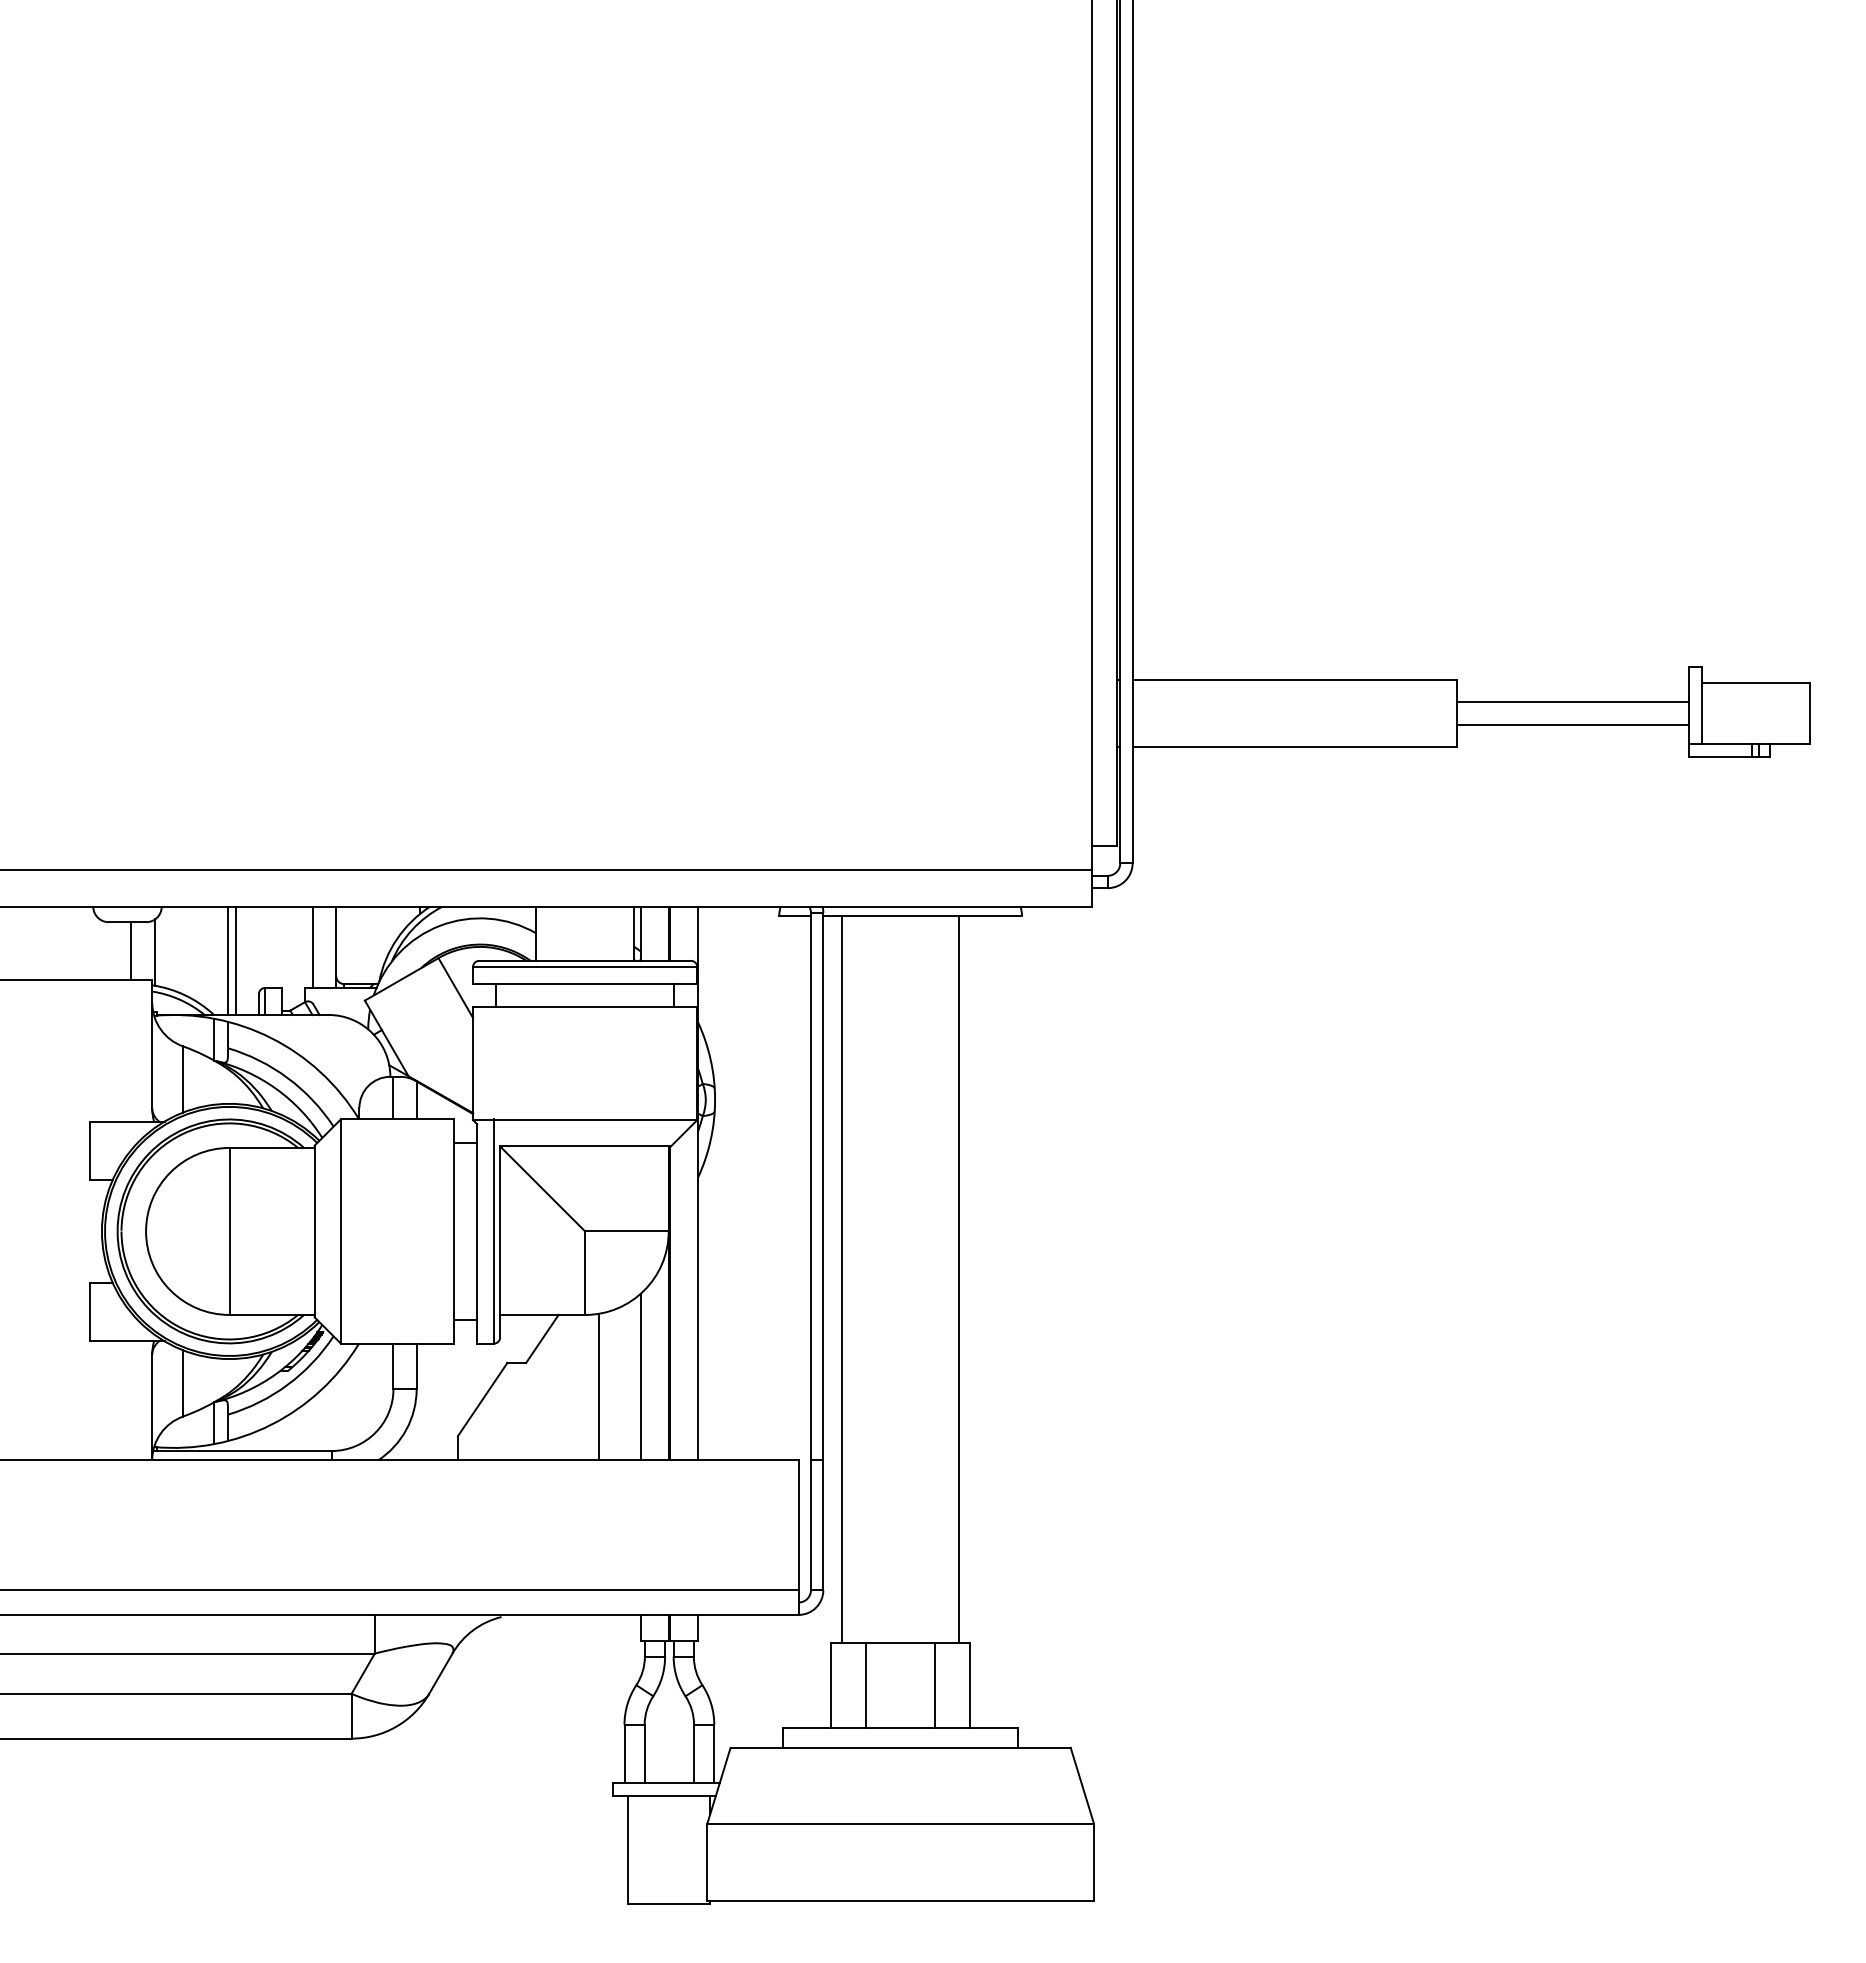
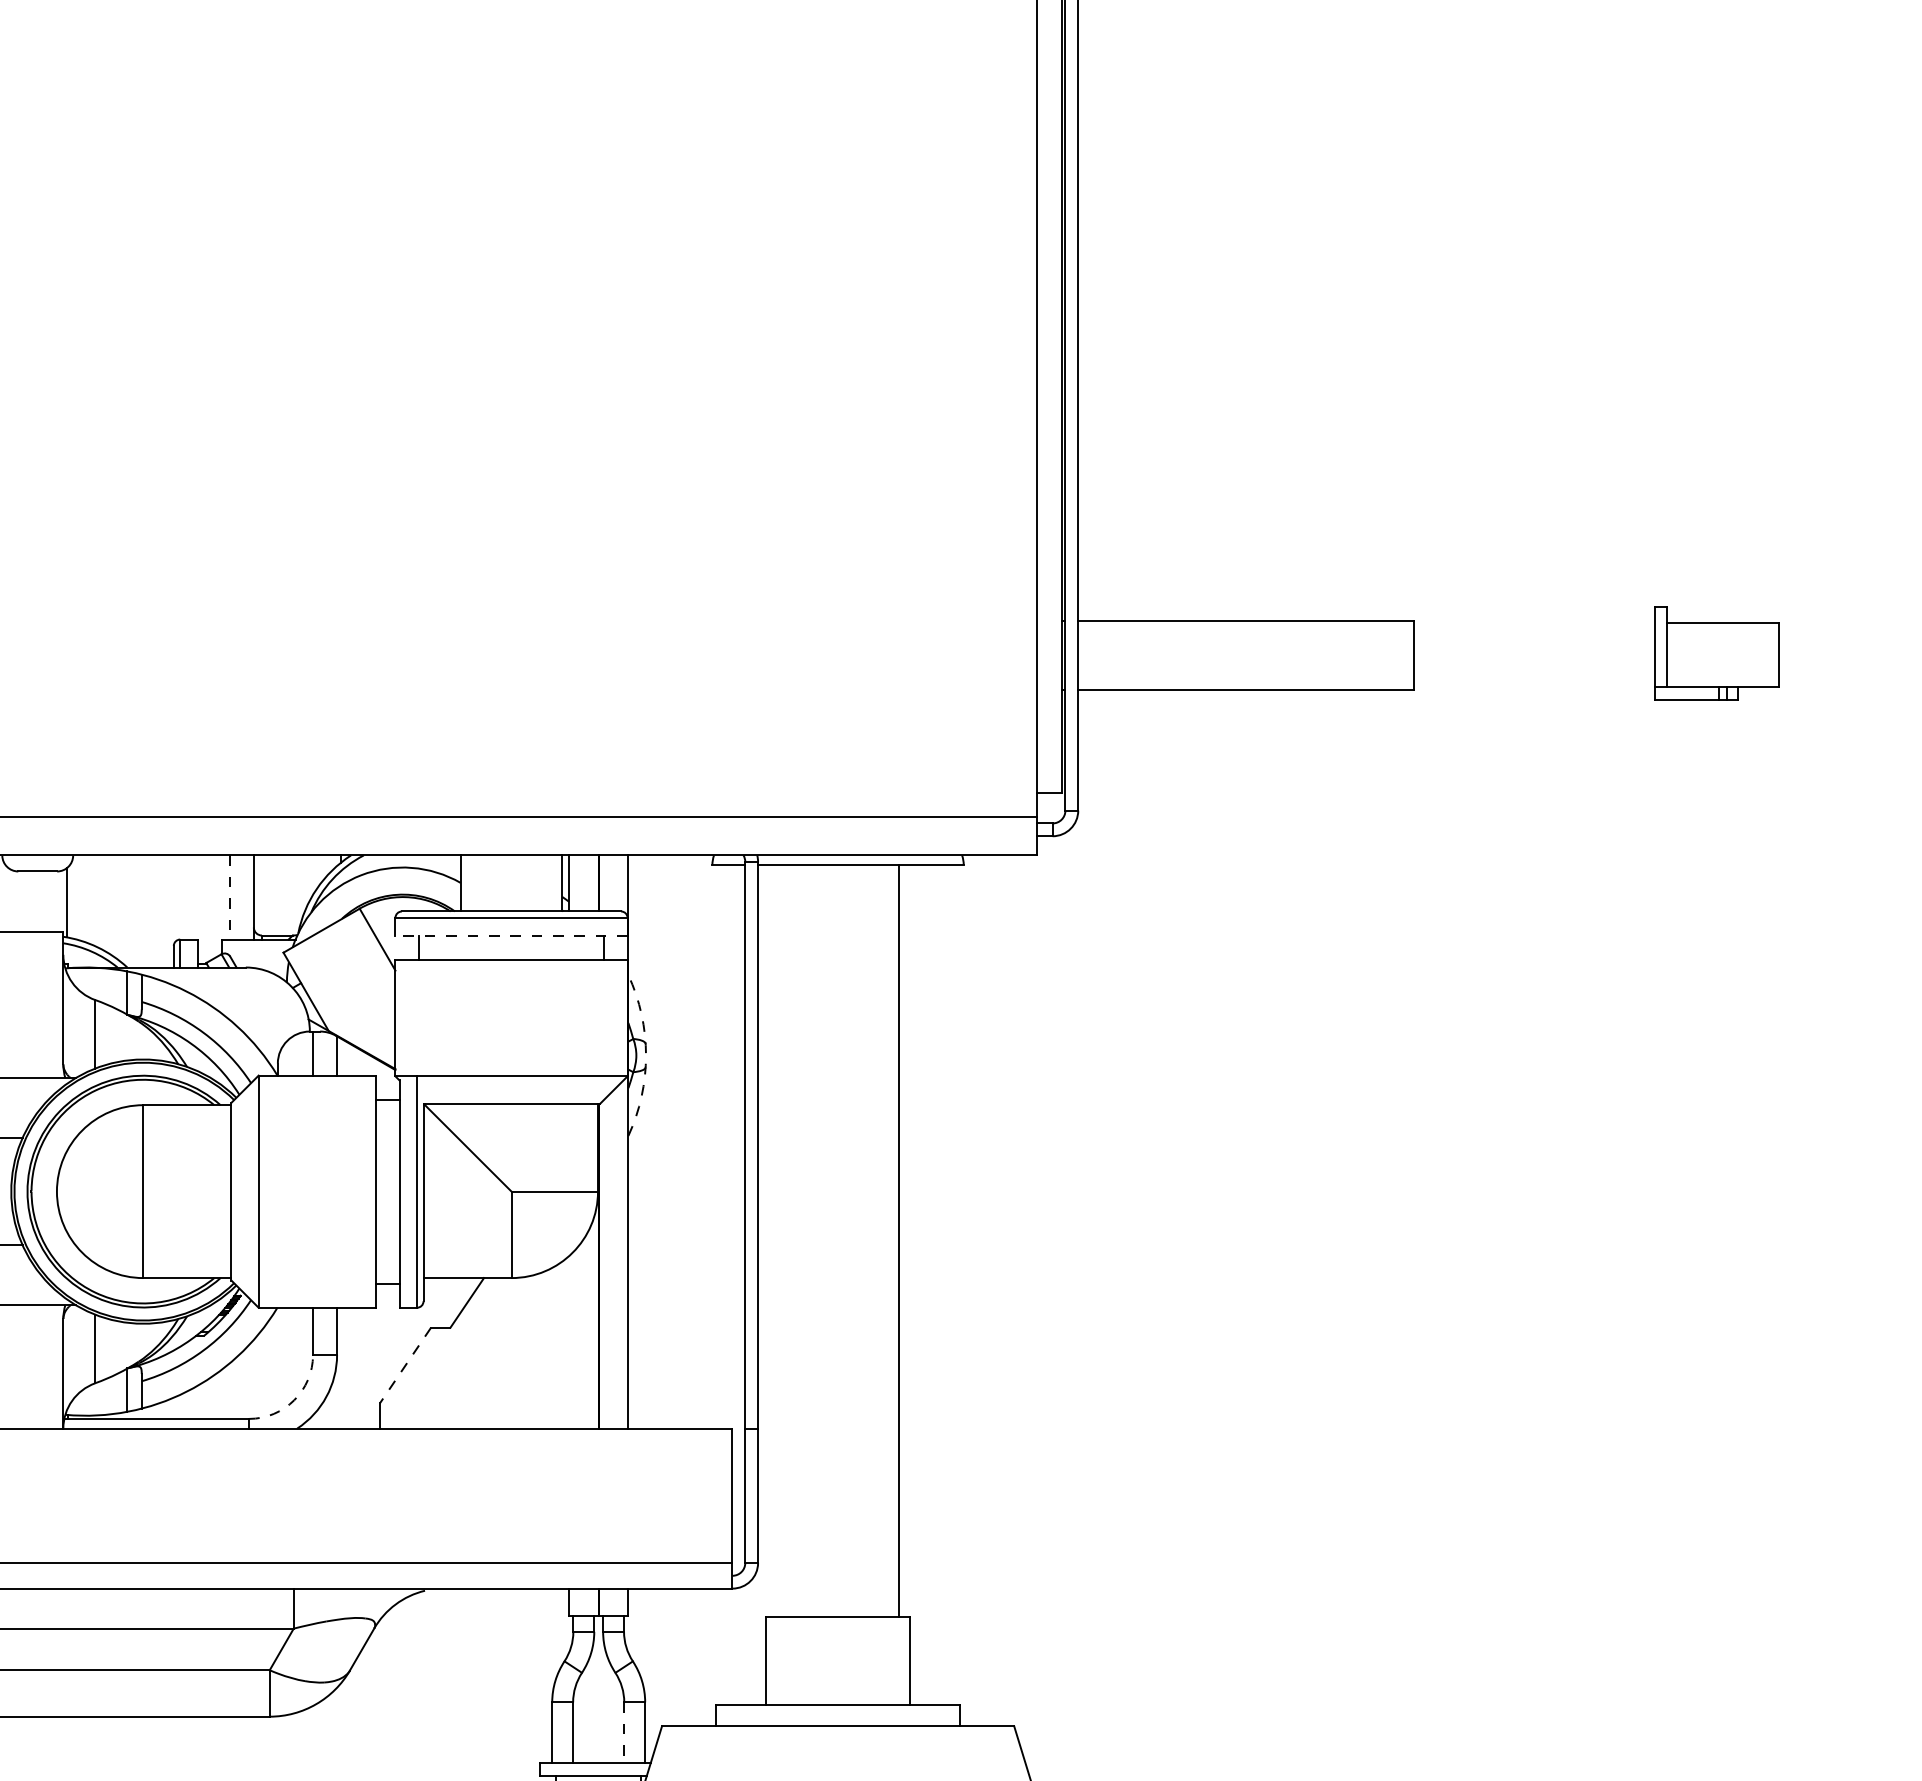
line: (1573, 701) -> (1534, 643), removed
line: (1573, 725) -> (1534, 667), removed
line: (313, 947) -> (230, 897), solid -> dashed
line: (130, 951) -> (40, 901), removed
line: (228, 960) -> (142, 911), removed
line: (235, 960) -> (149, 911), removed
line: (584, 984) -> (510, 935), solid -> dashed
arc: (715, 1100) -> (646, 1056), solid -> dashed
line: (841, 1279) -> (776, 1241), removed
line: (640, 1376) -> (568, 1341), removed
line: (599, 1386) -> (526, 1352), removed
line: (482, 1399) -> (405, 1365), solid -> dashed
arc: (375, 1432) -> (294, 1399), solid -> dashed
line: (865, 1684) -> (801, 1660), removed
line: (935, 1684) -> (874, 1660), removed
line: (694, 1754) -> (624, 1733), solid -> dashed

